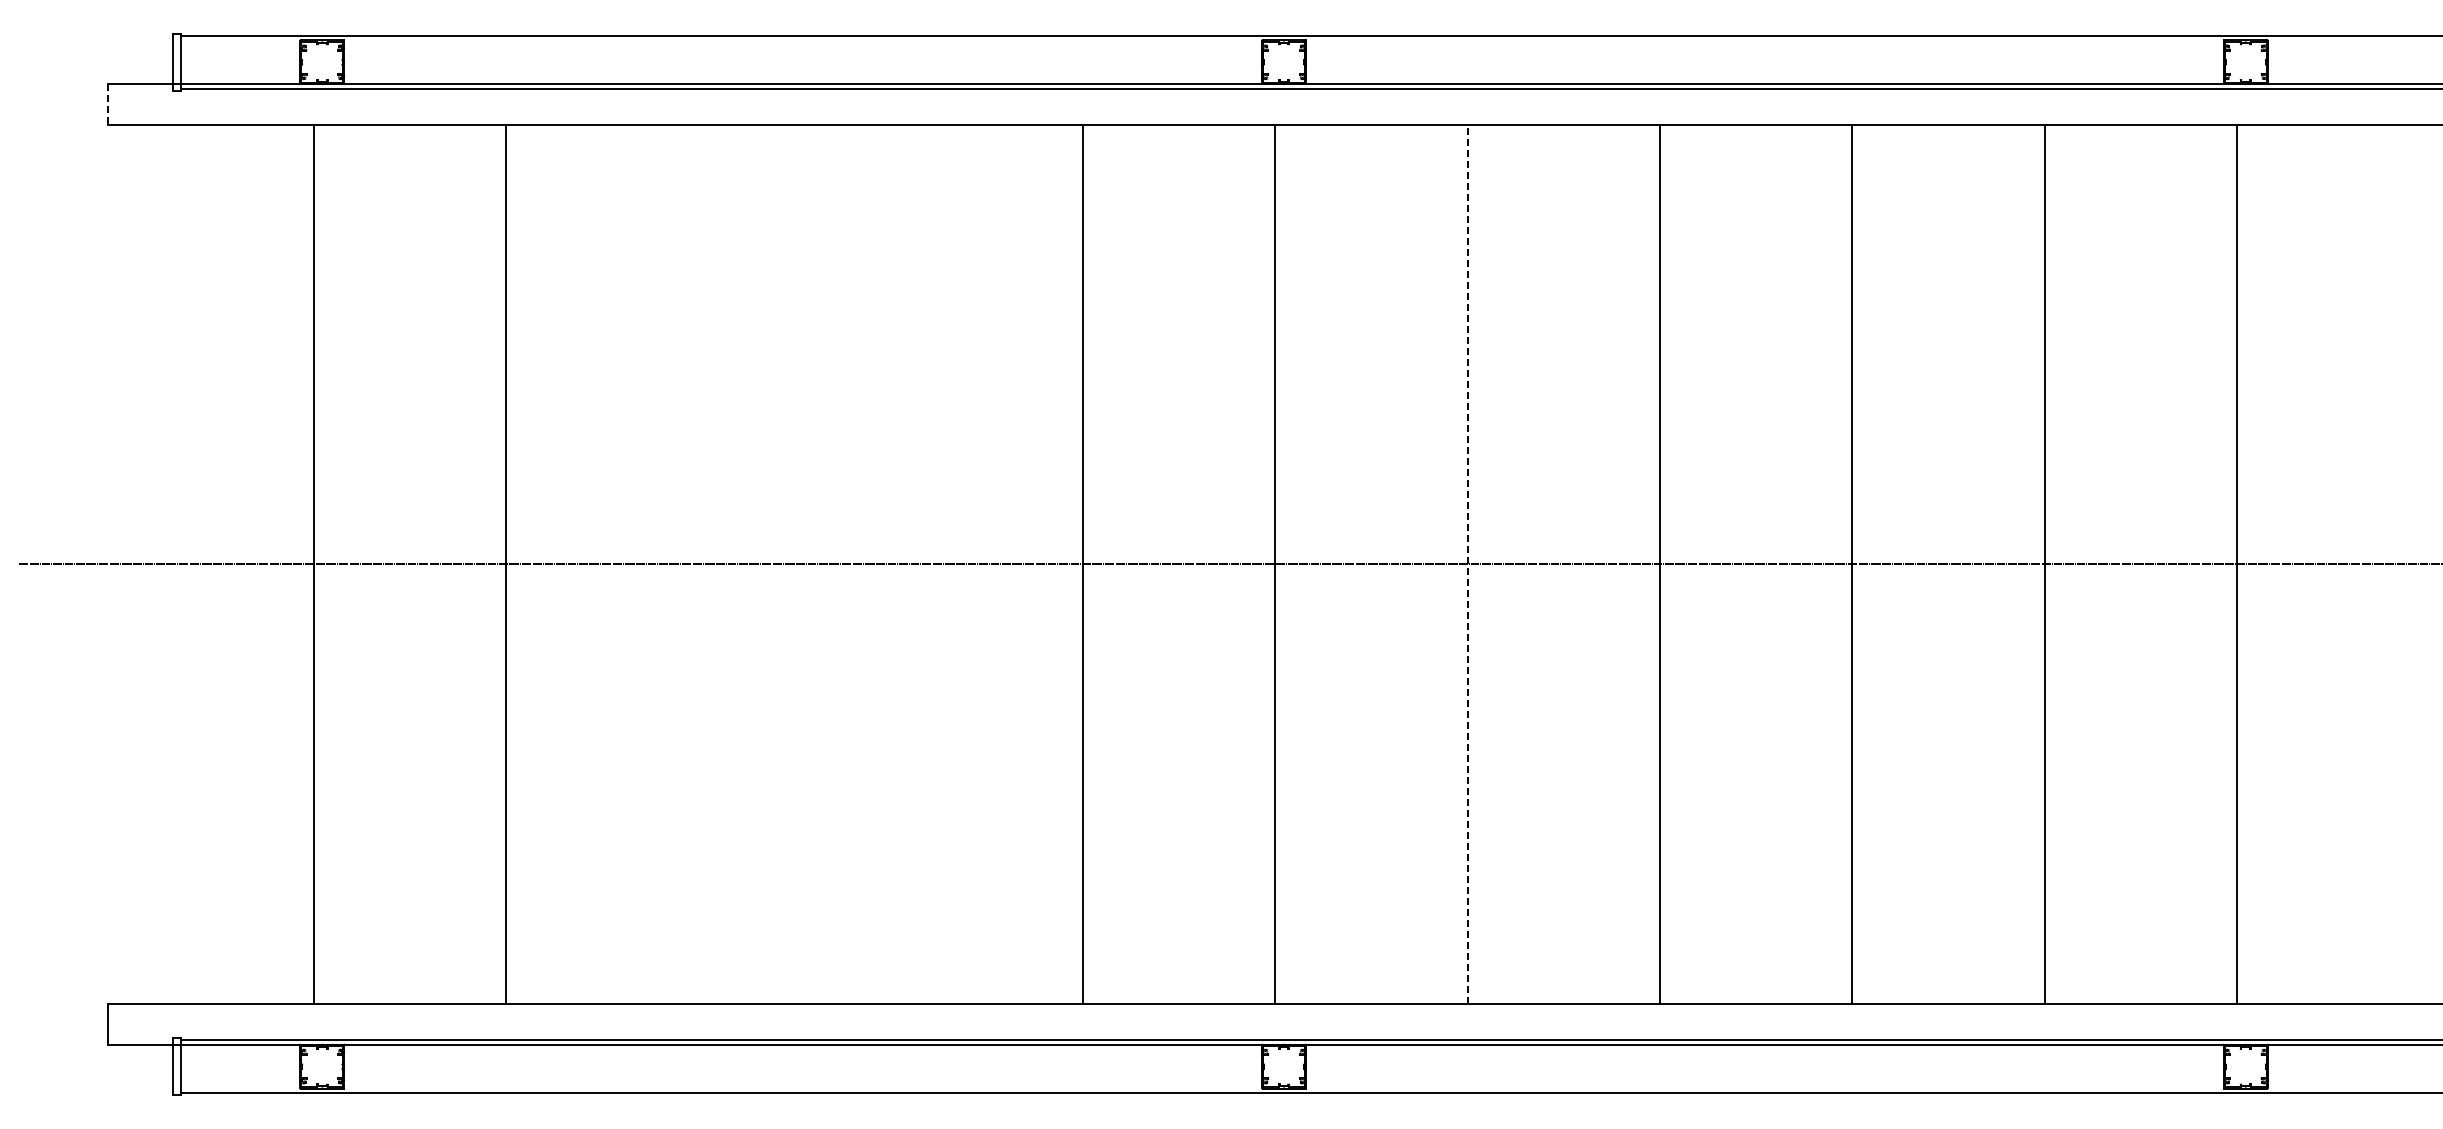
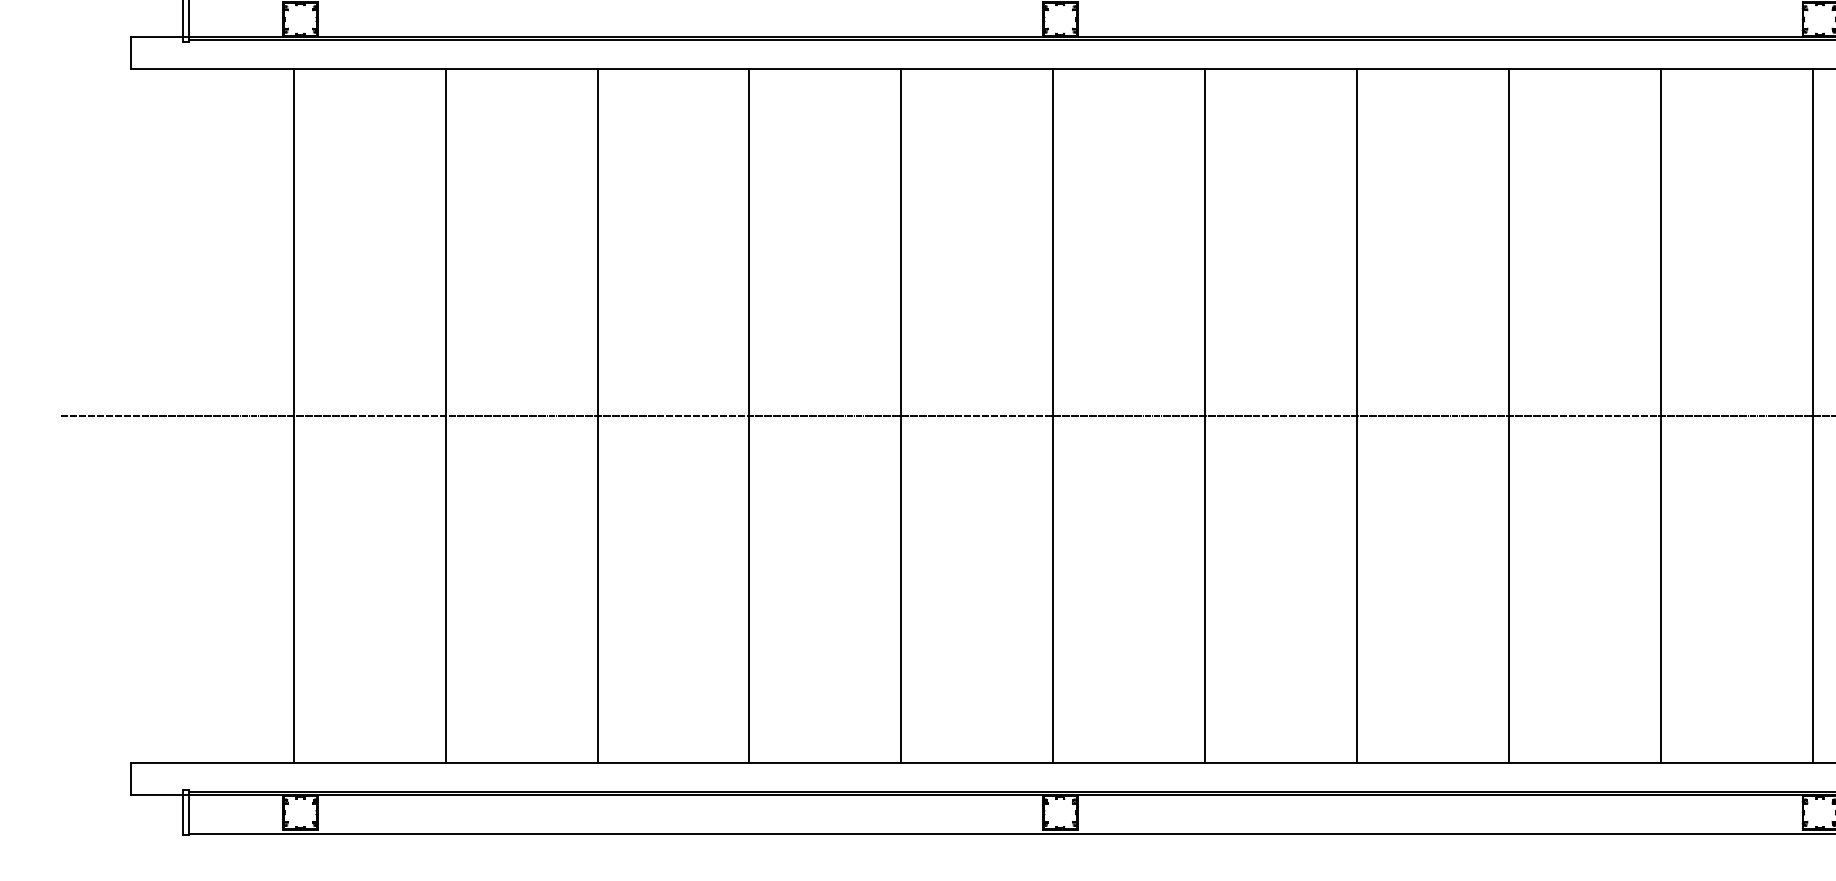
line: (107, 105) -> (130, 53), dashed -> solid
line: (698, 564) -> (597, 416), added
line: (890, 564) -> (749, 416), added
line: (1467, 564) -> (1205, 416), dashed -> solid

